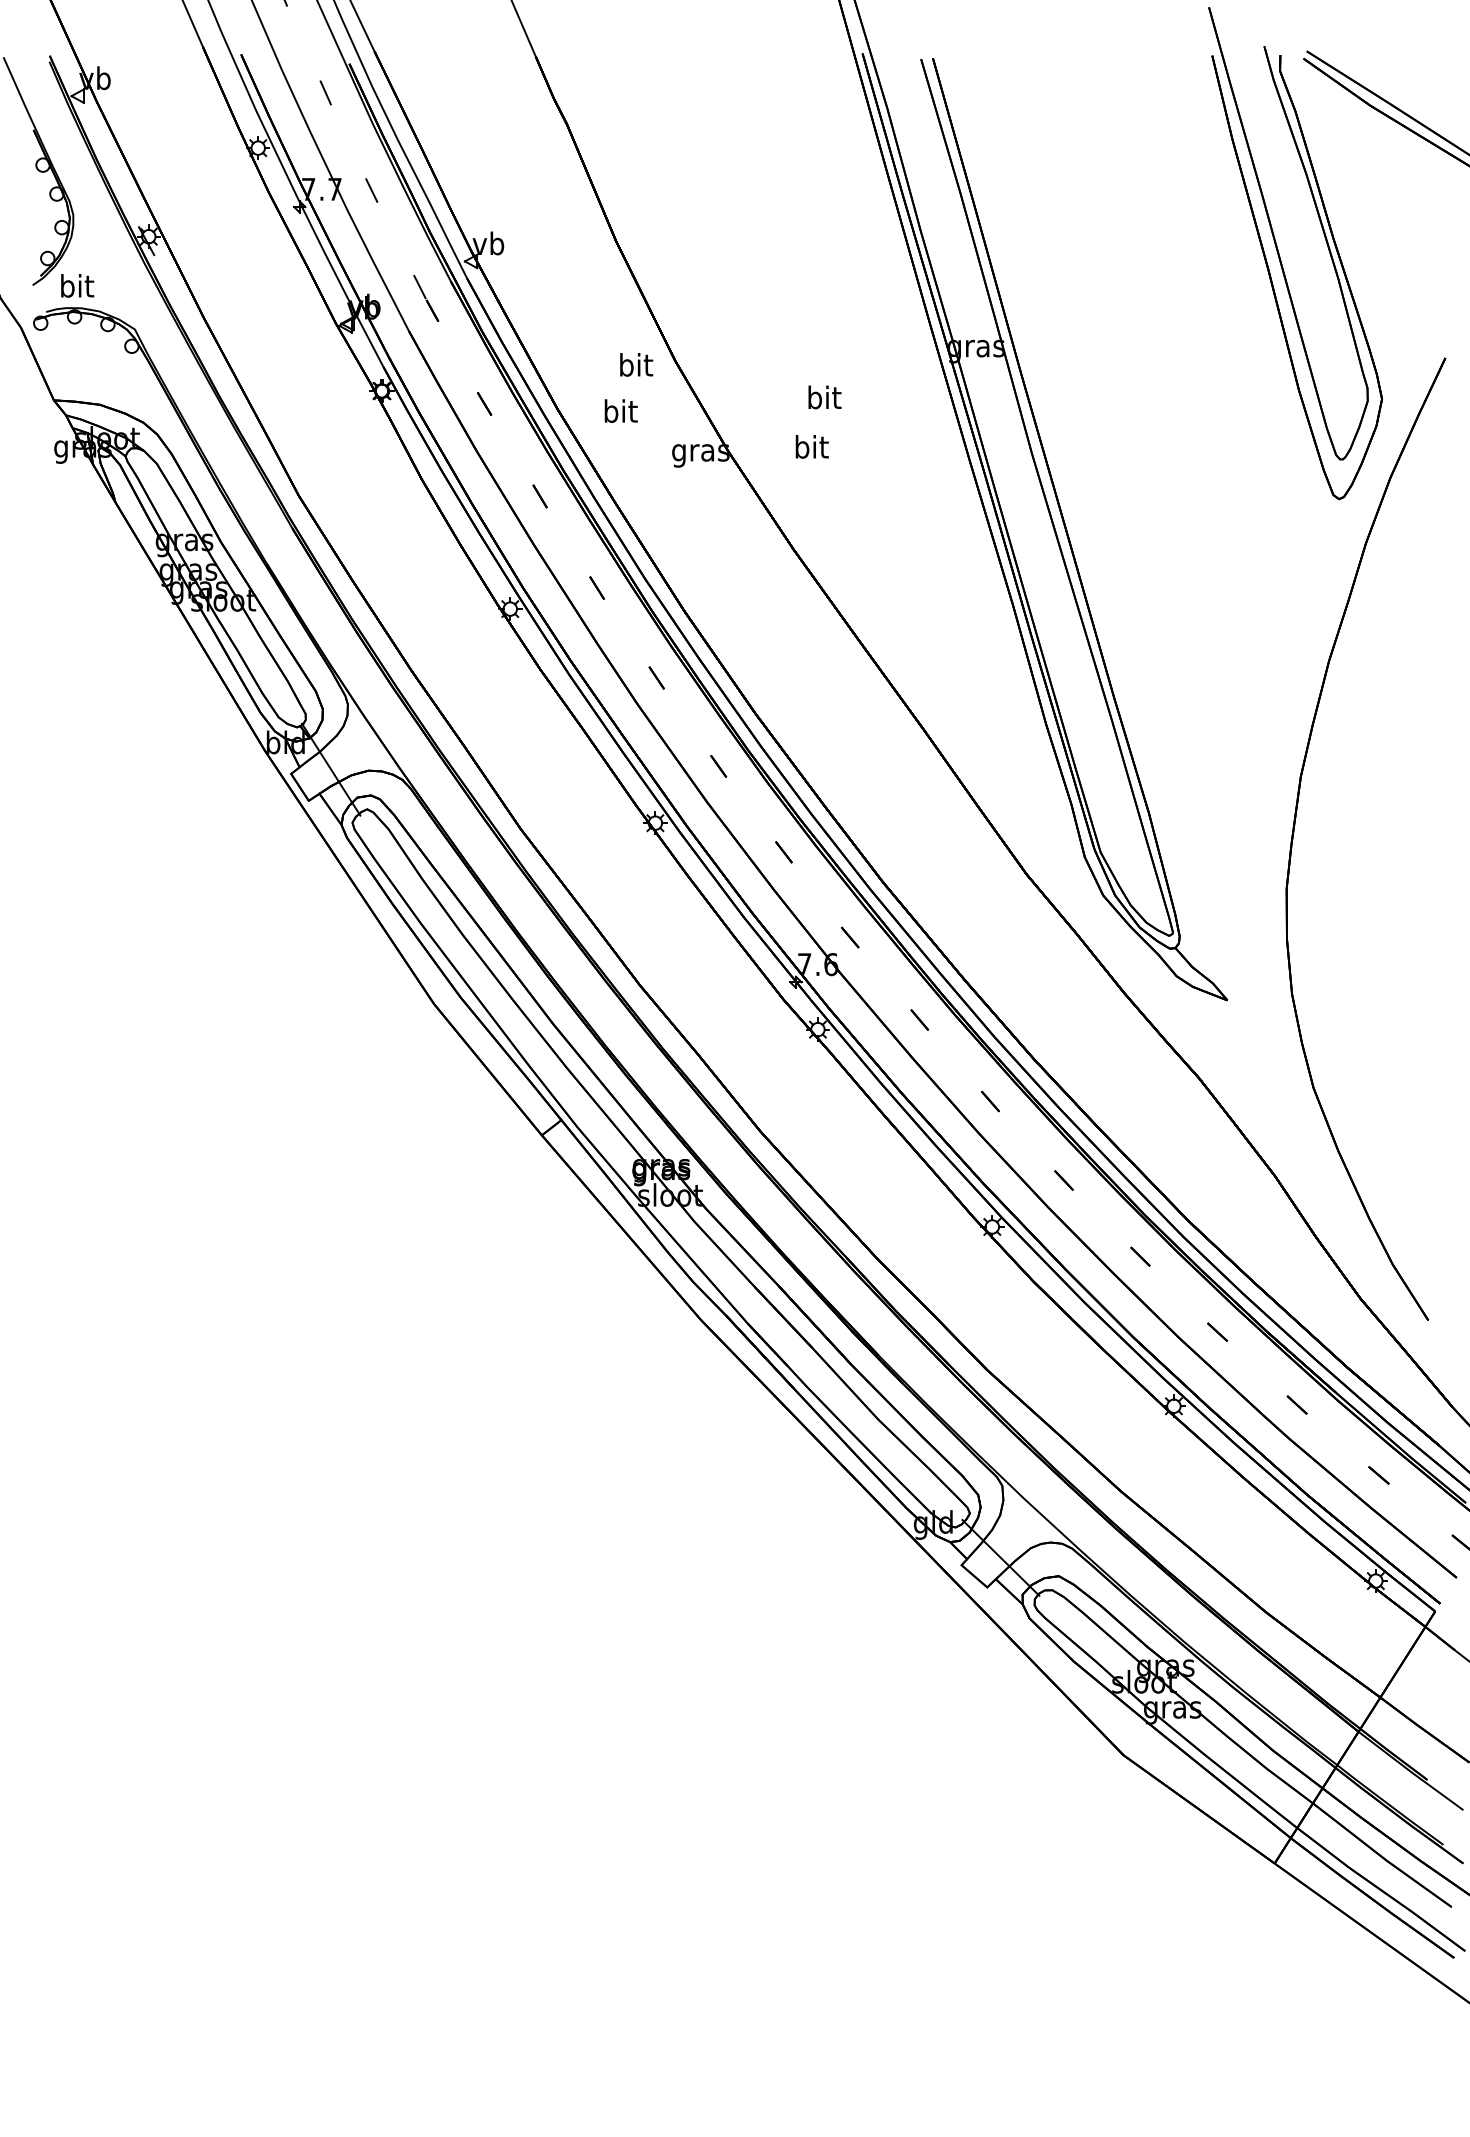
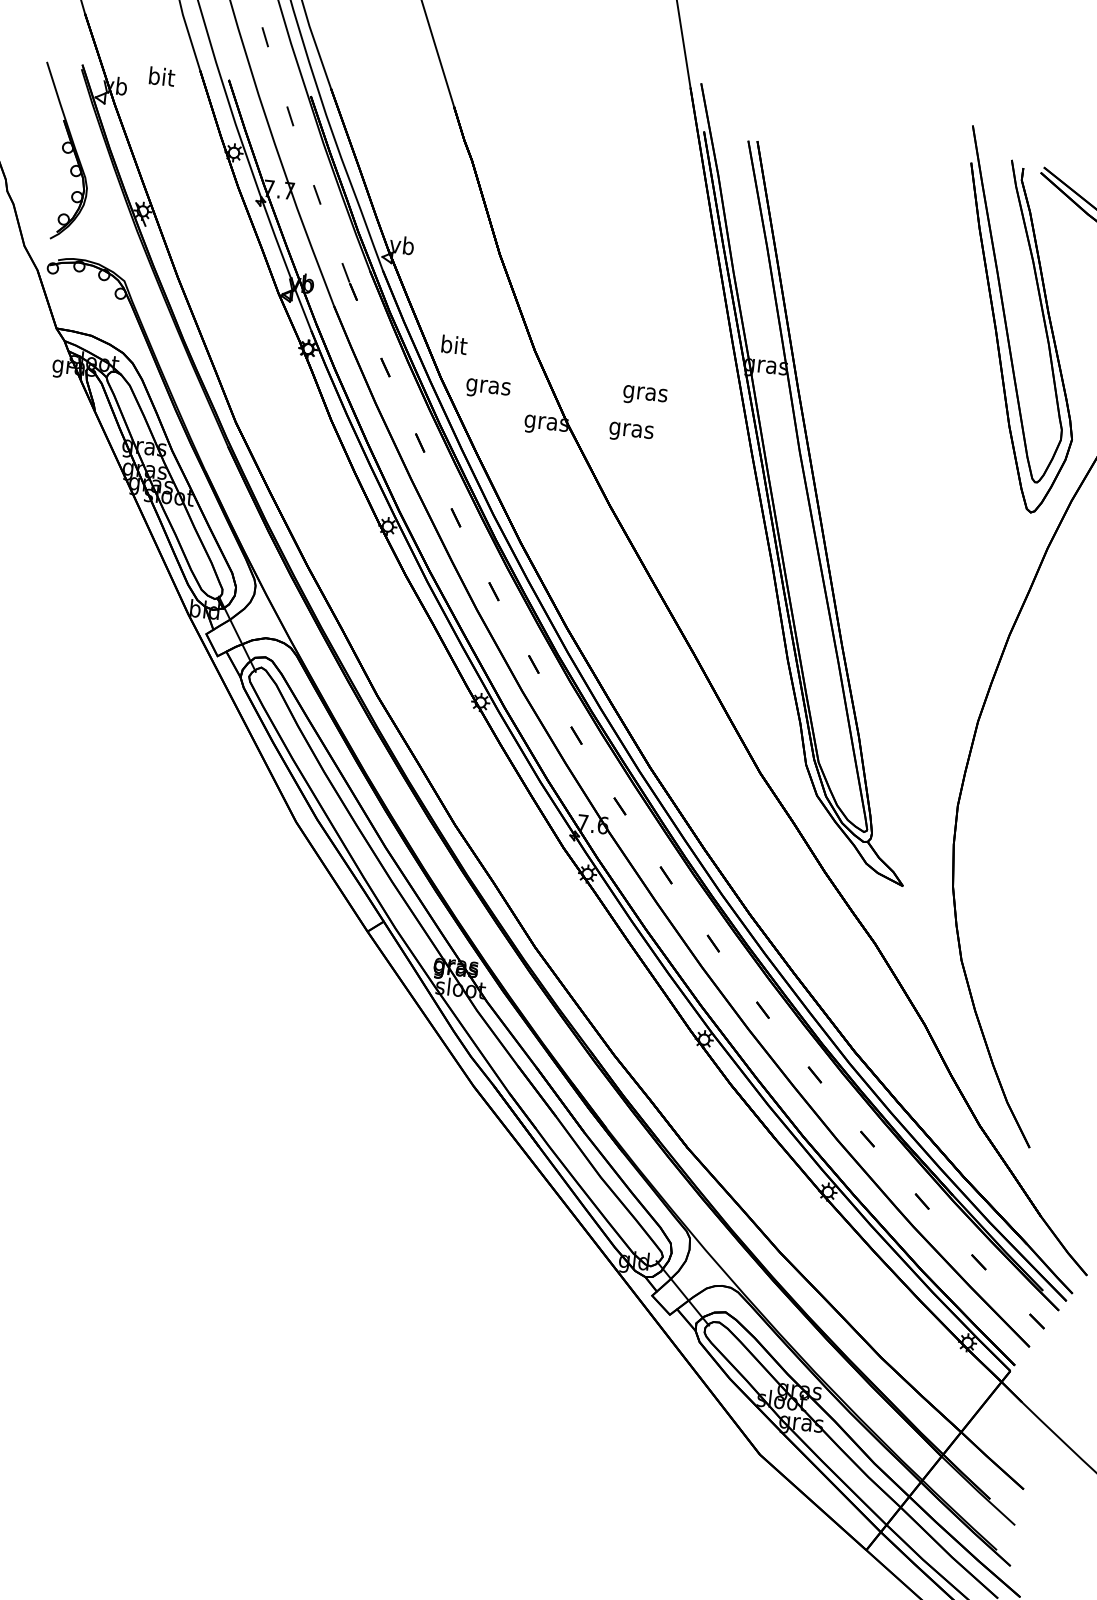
text: (77, 285) -> (162, 76), moved
text: (636, 364) -> (454, 344), moved
text: (823, 400) -> (644, 393), bit -> gras
text: (620, 413) -> (488, 386), bit -> gras
text: (811, 449) -> (631, 430), bit -> gras

